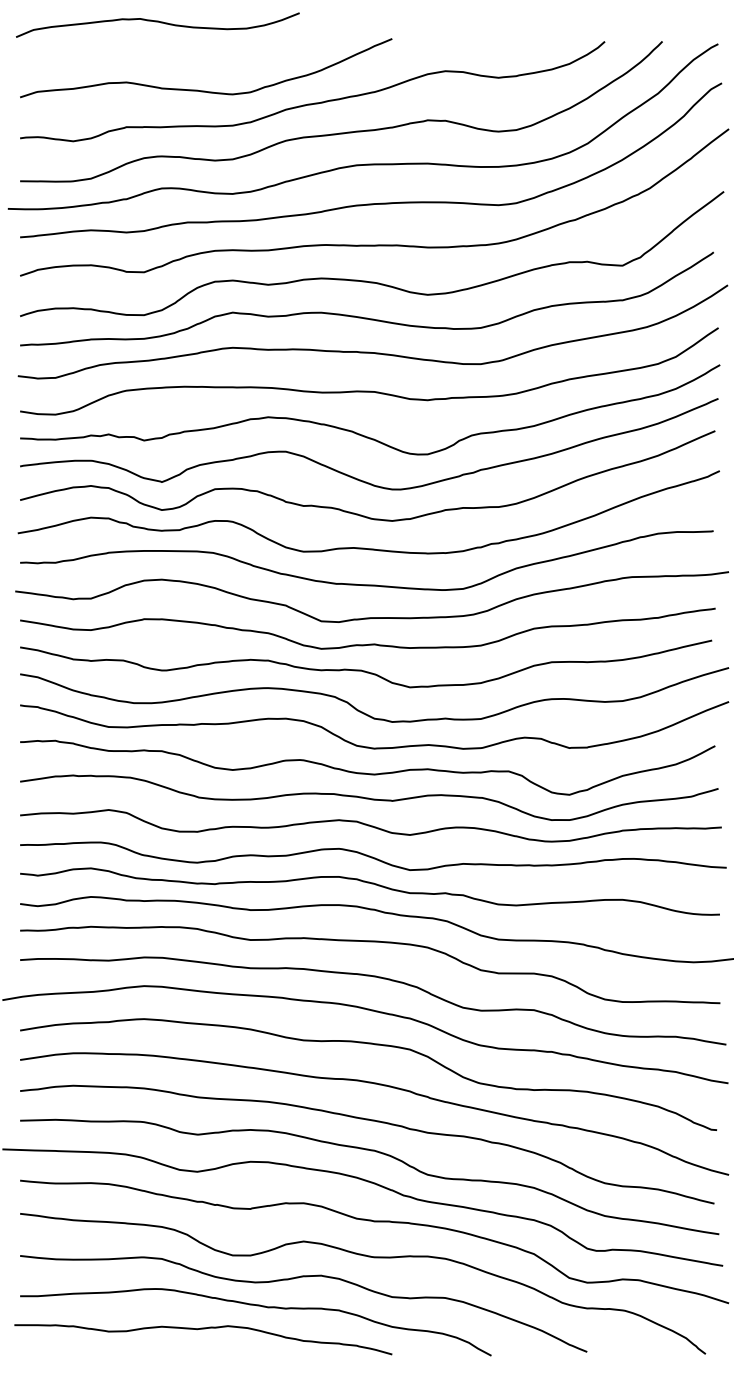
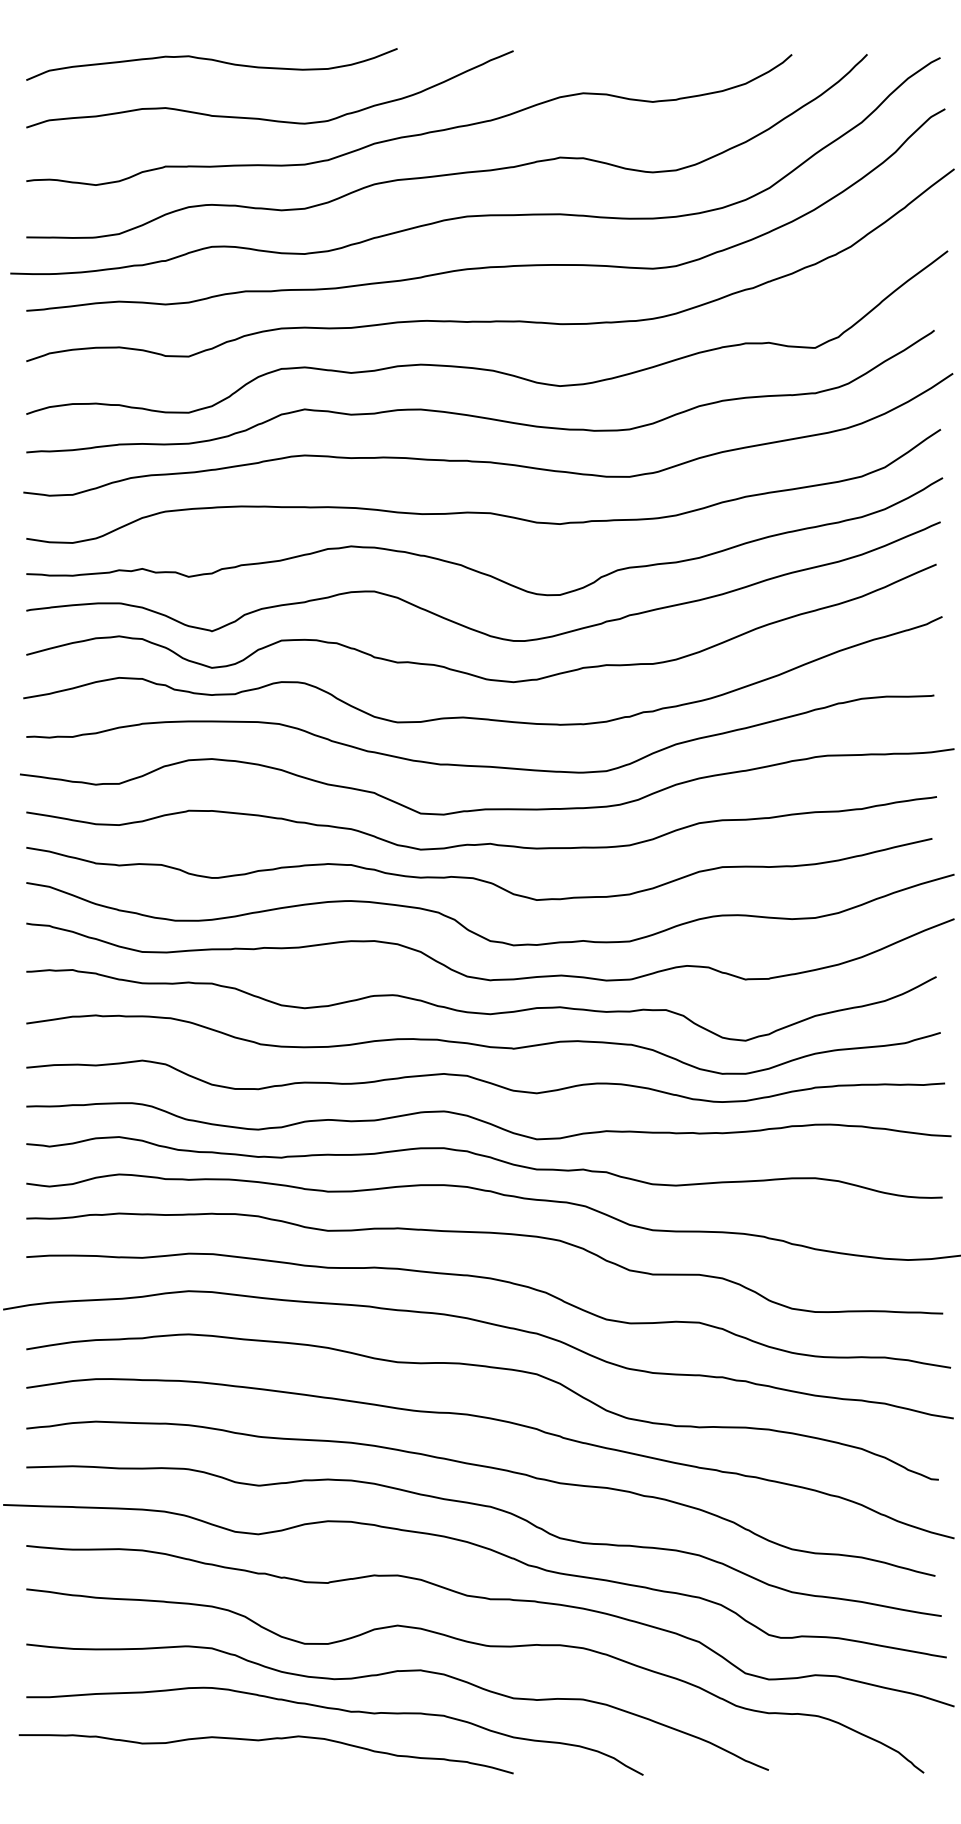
curve: (157, 22) -> (211, 60), moved

